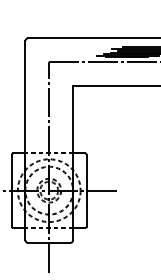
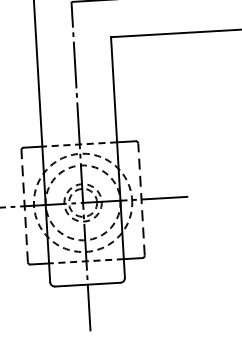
line: (11, 190) -> (24, 206), solid -> dashed
line: (86, 190) -> (141, 199), solid -> dashed

